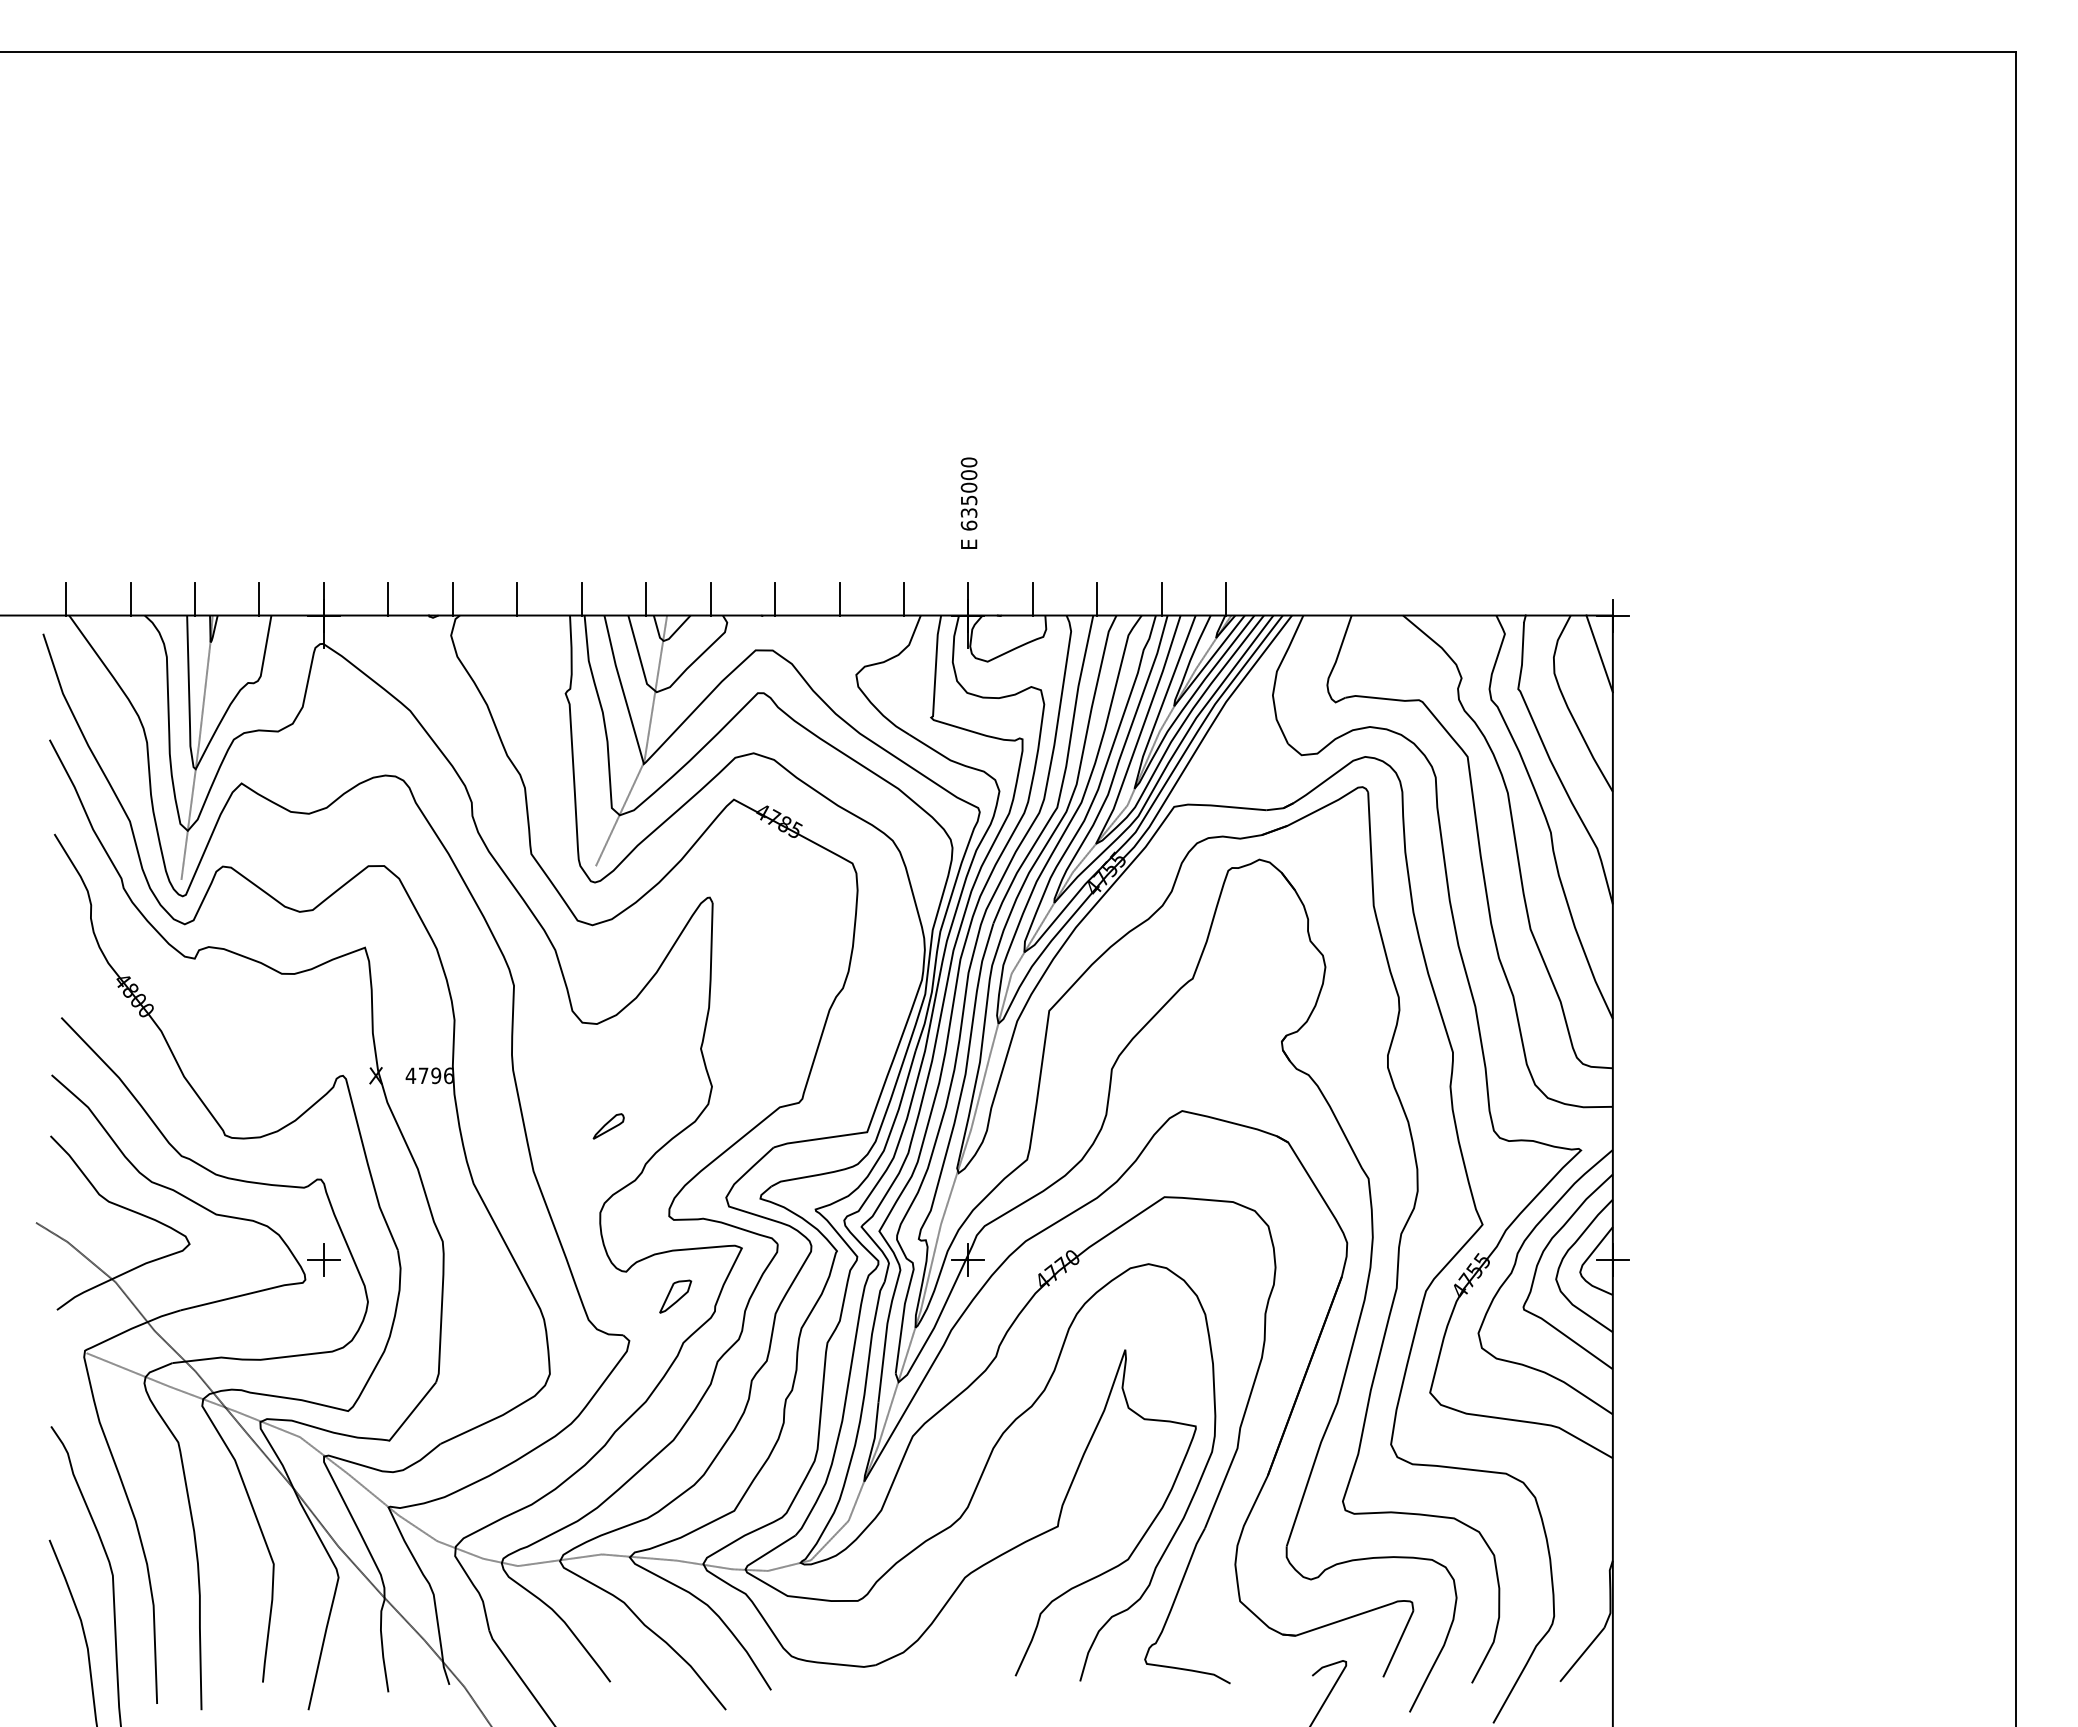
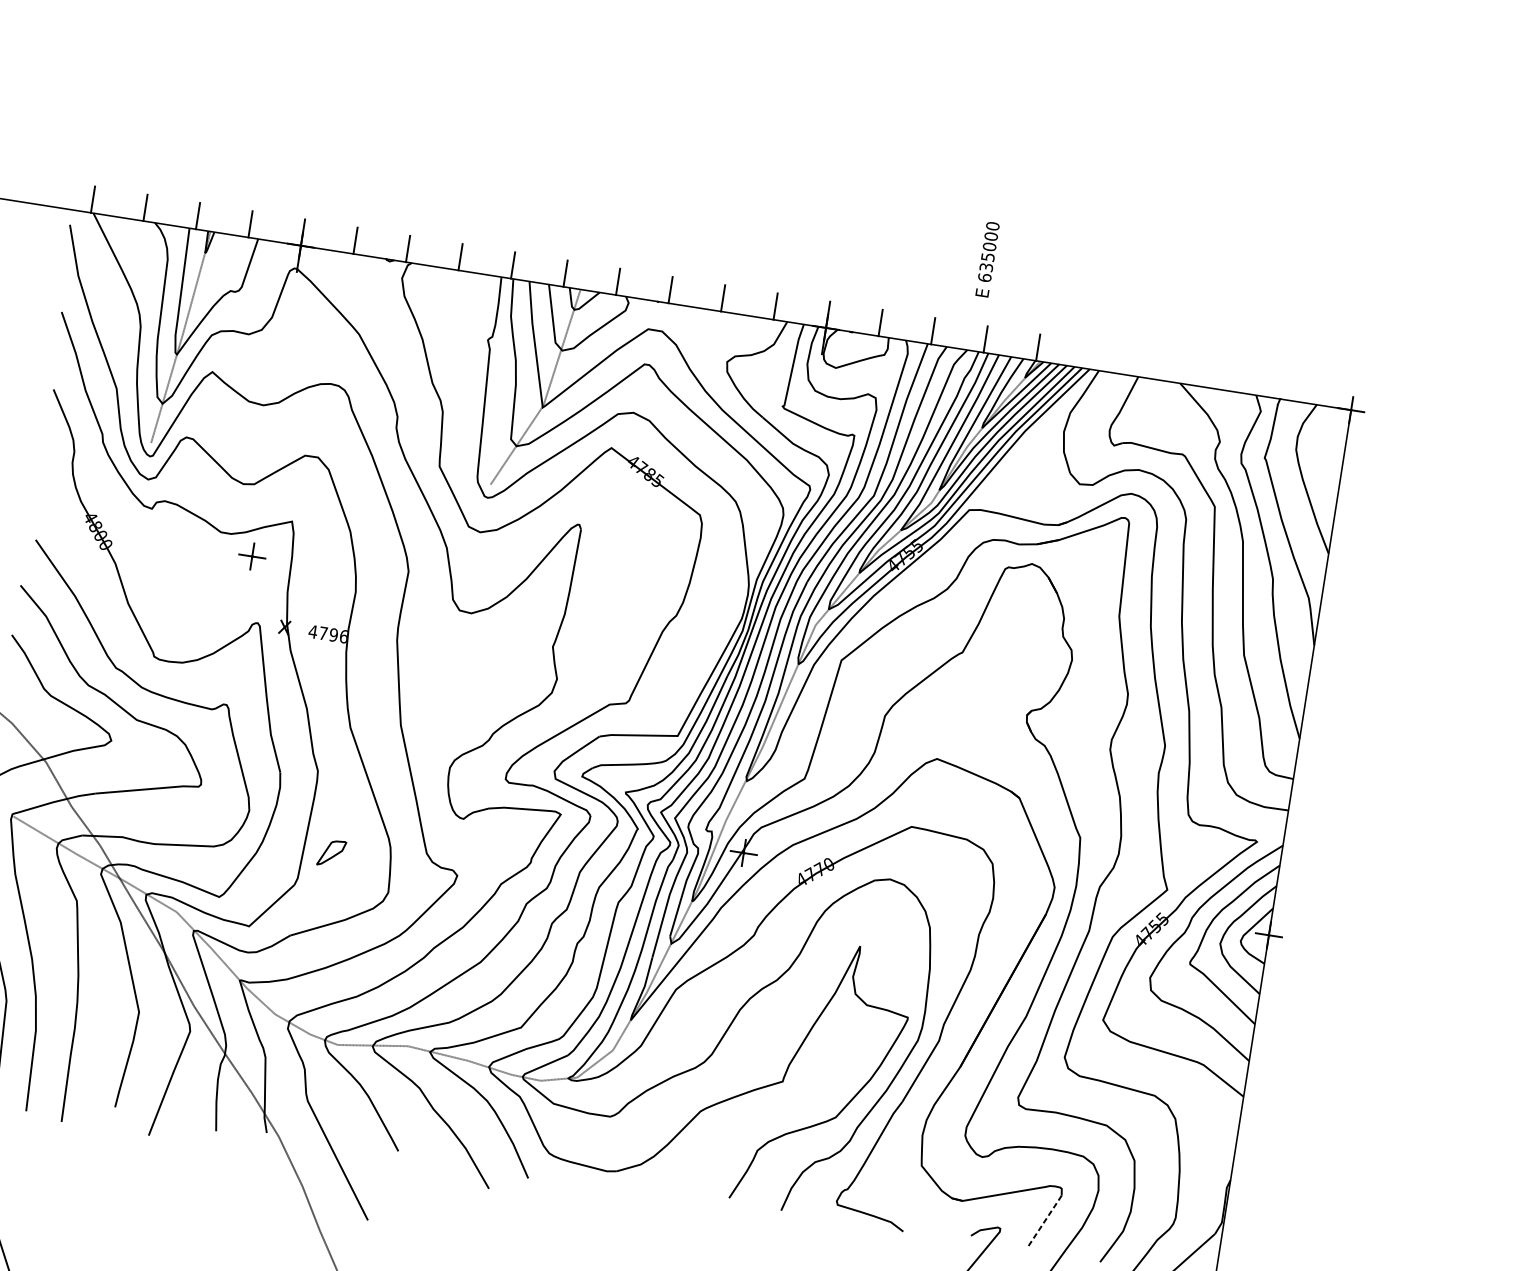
text: (968, 502) -> (987, 258), moved
line: (1599, 653) -> (1335, 439), removed
part: (608, 1126) -> (467, 698), removed
part: (323, 1259) -> (252, 556), moved
part: (675, 1296) -> (331, 853), moved
line: (1398, 1644) -> (1045, 1221), solid -> dashed

